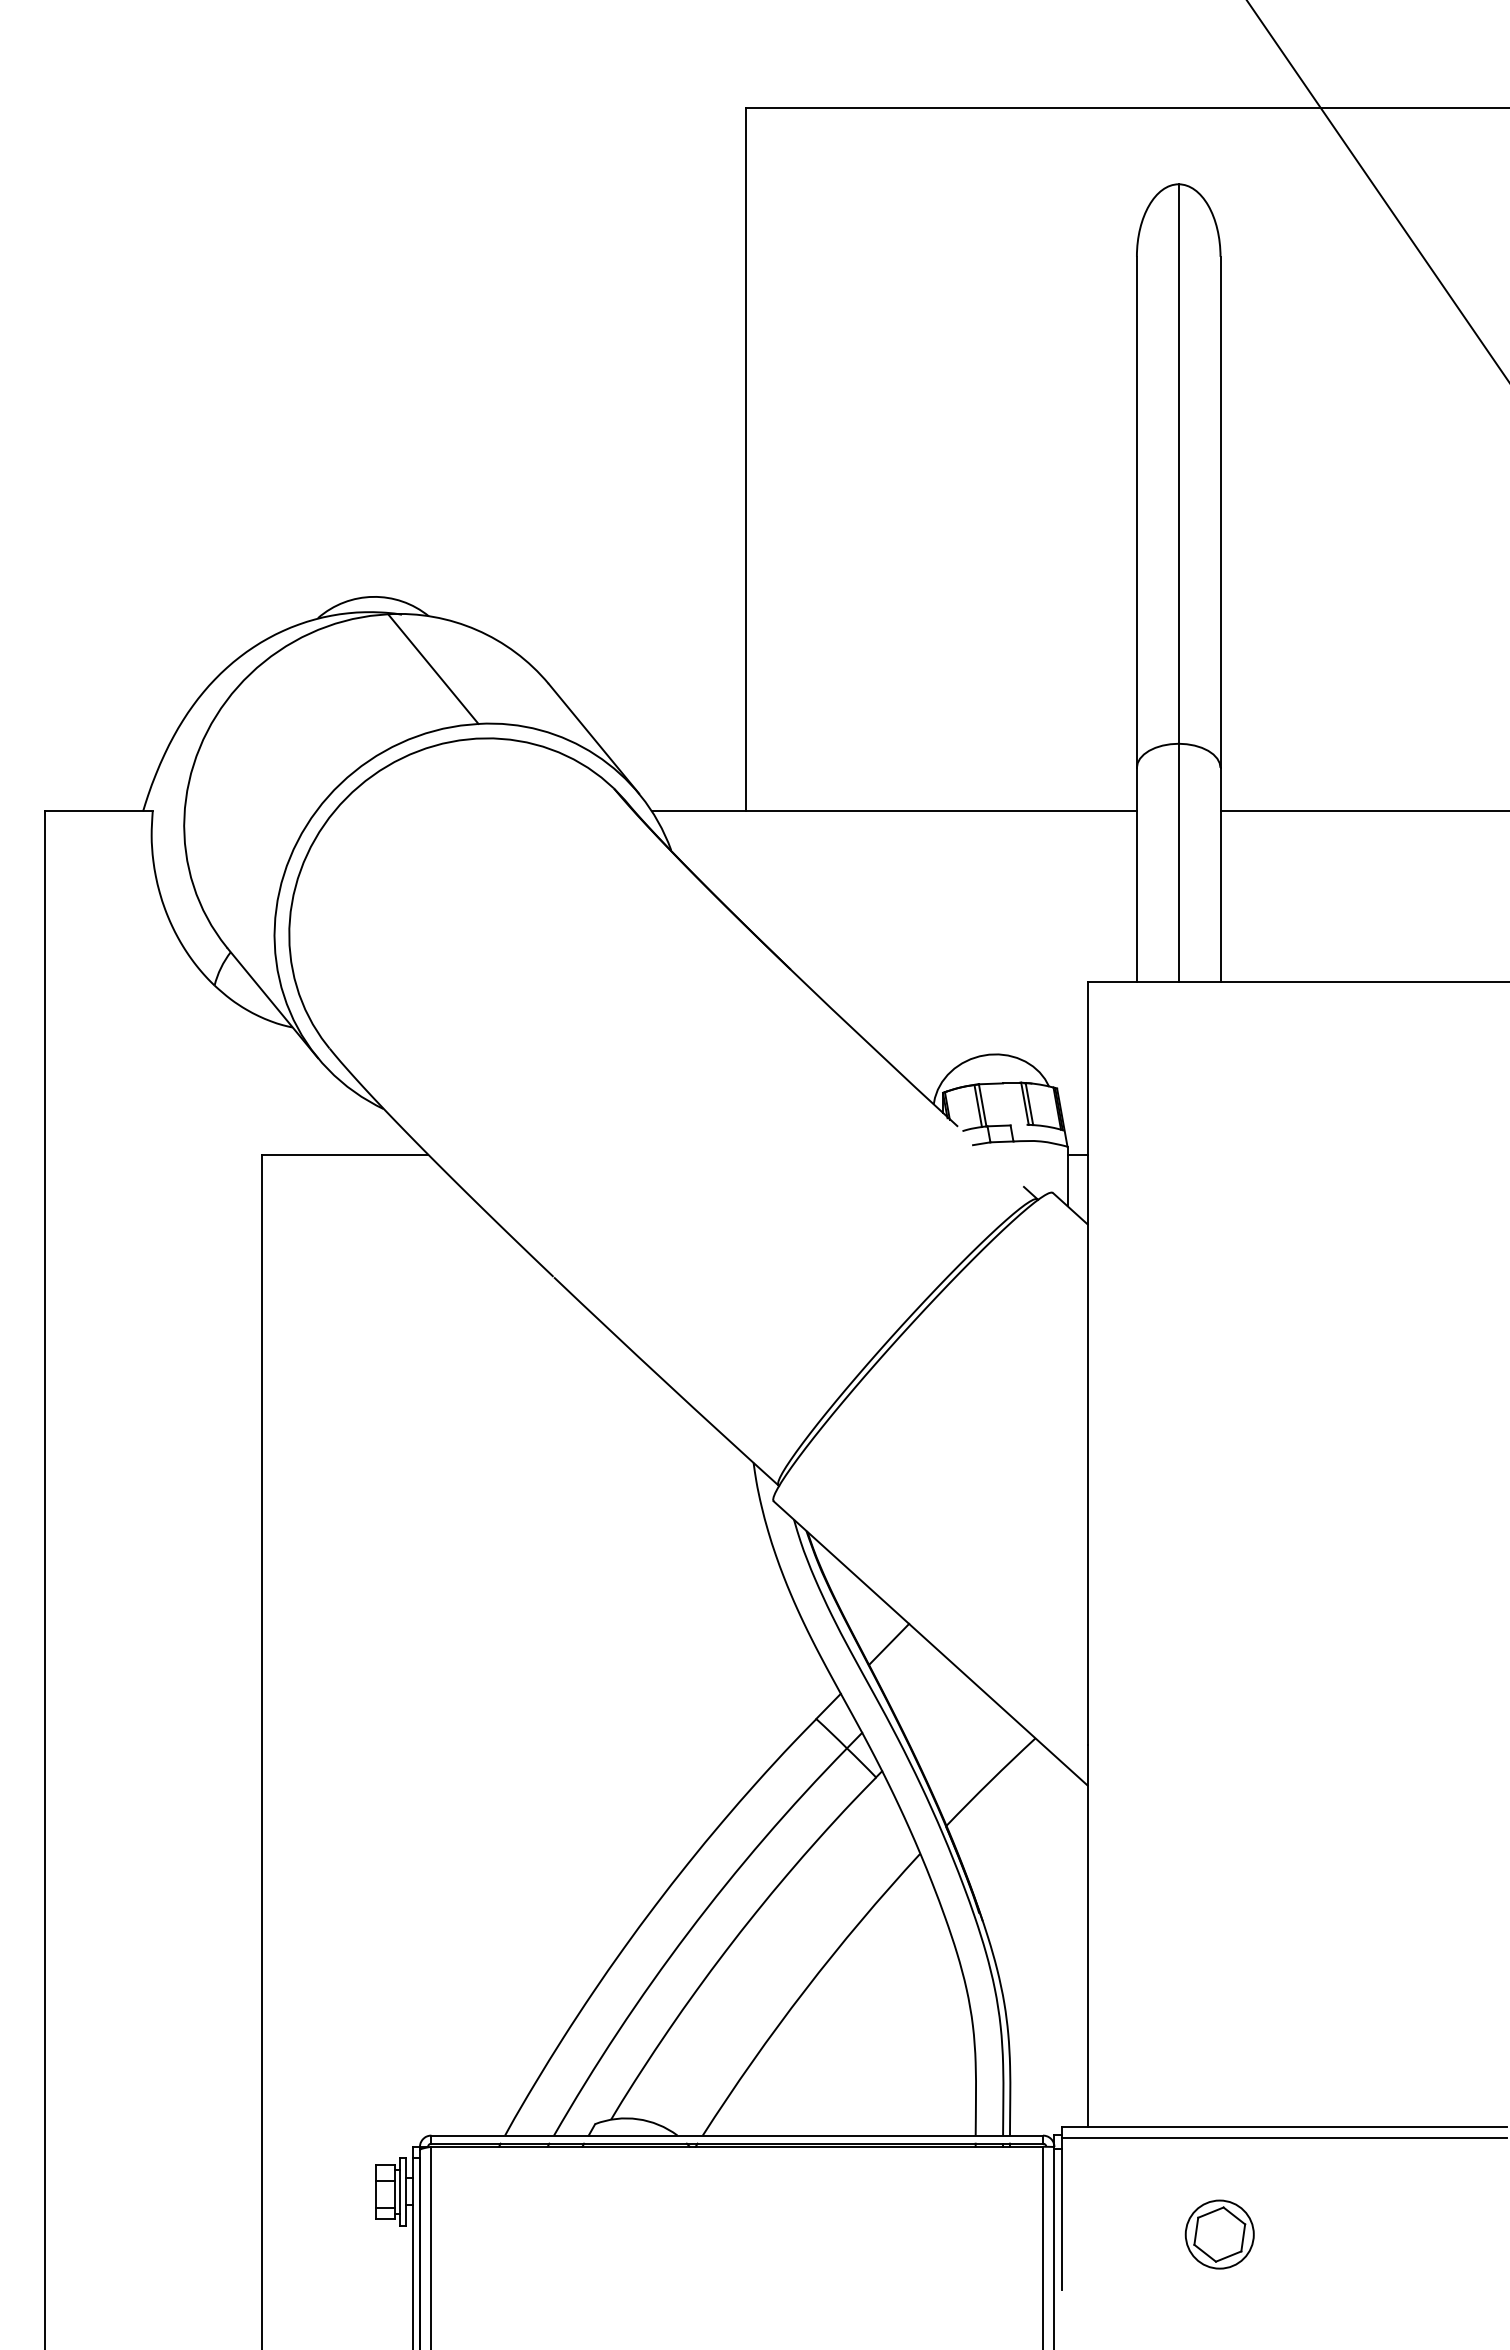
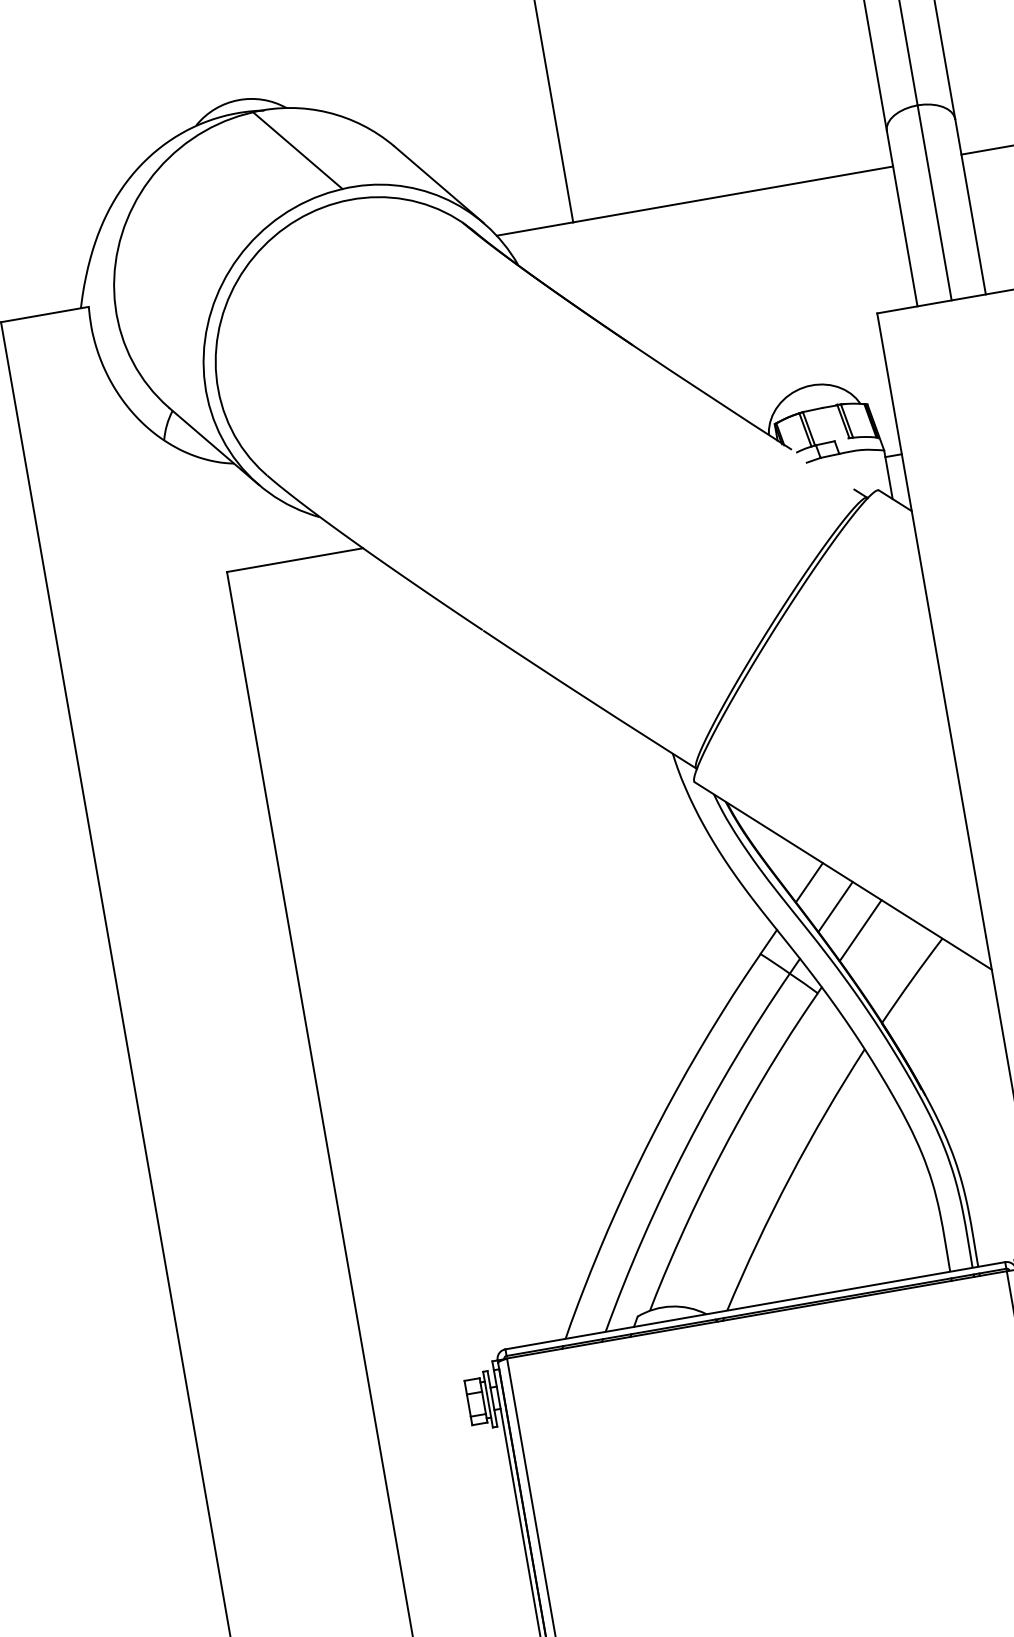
line: (914, 1678) -> (835, 906), added
line: (939, 1711) -> (860, 930), added

